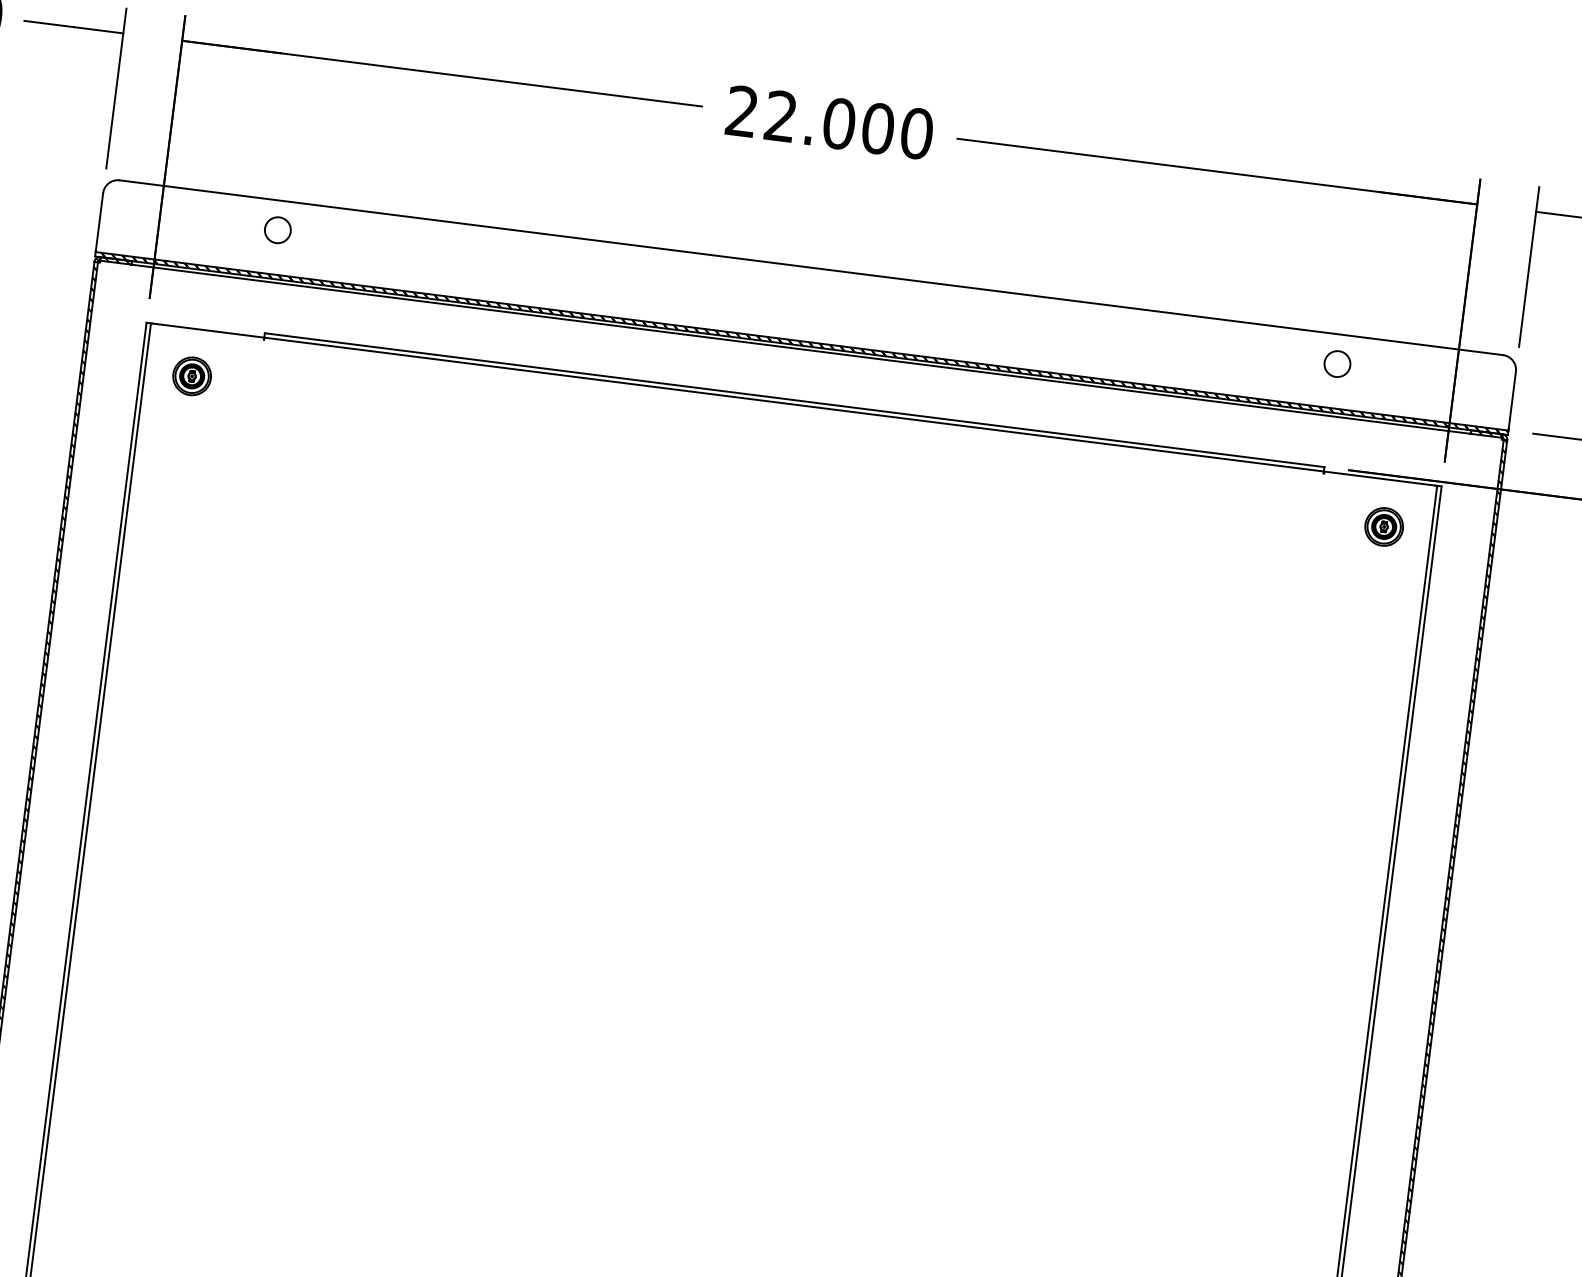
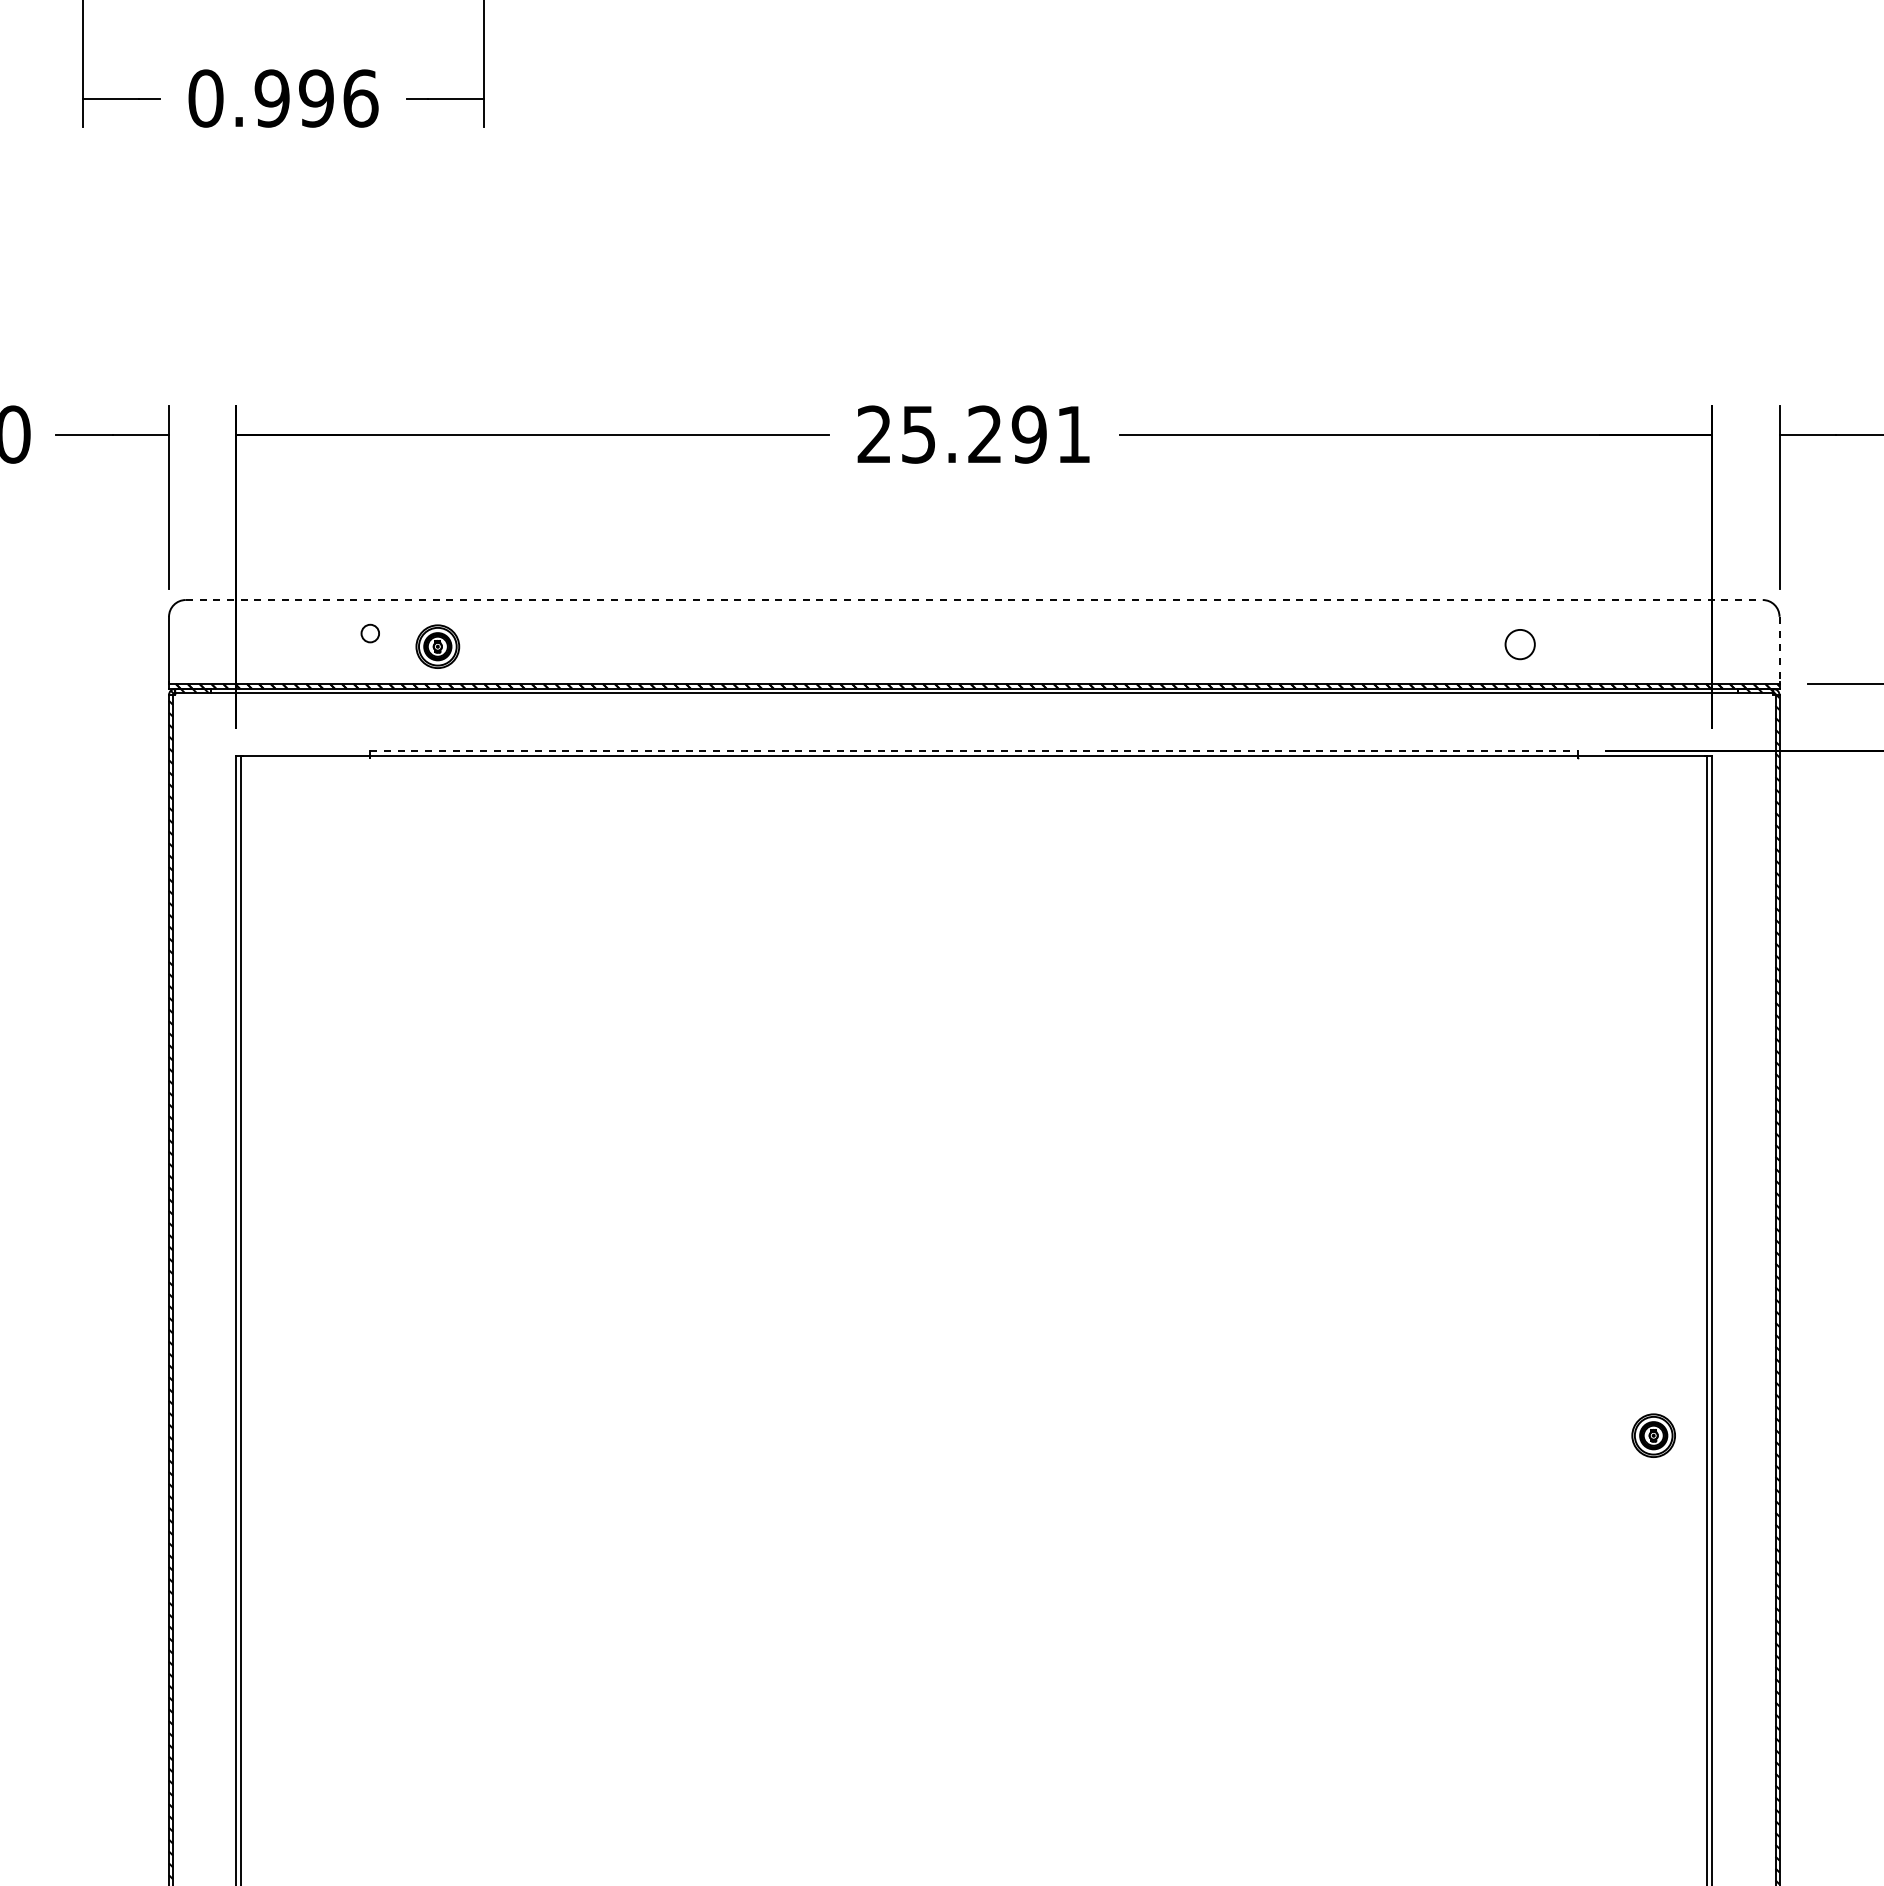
text: (849, 124) -> (996, 434), 22.000 -> 25.291
circle: (278, 230) -> (370, 633), size x0.6
line: (811, 268) -> (974, 600), solid -> dashed
circle: (1336, 363) -> (1519, 644), moved
part: (191, 376) -> (437, 646), moved
line: (794, 400) -> (974, 751), solid -> dashed
line: (1512, 400) -> (1779, 649), solid -> dashed
part: (1384, 526) -> (1653, 1435), moved

